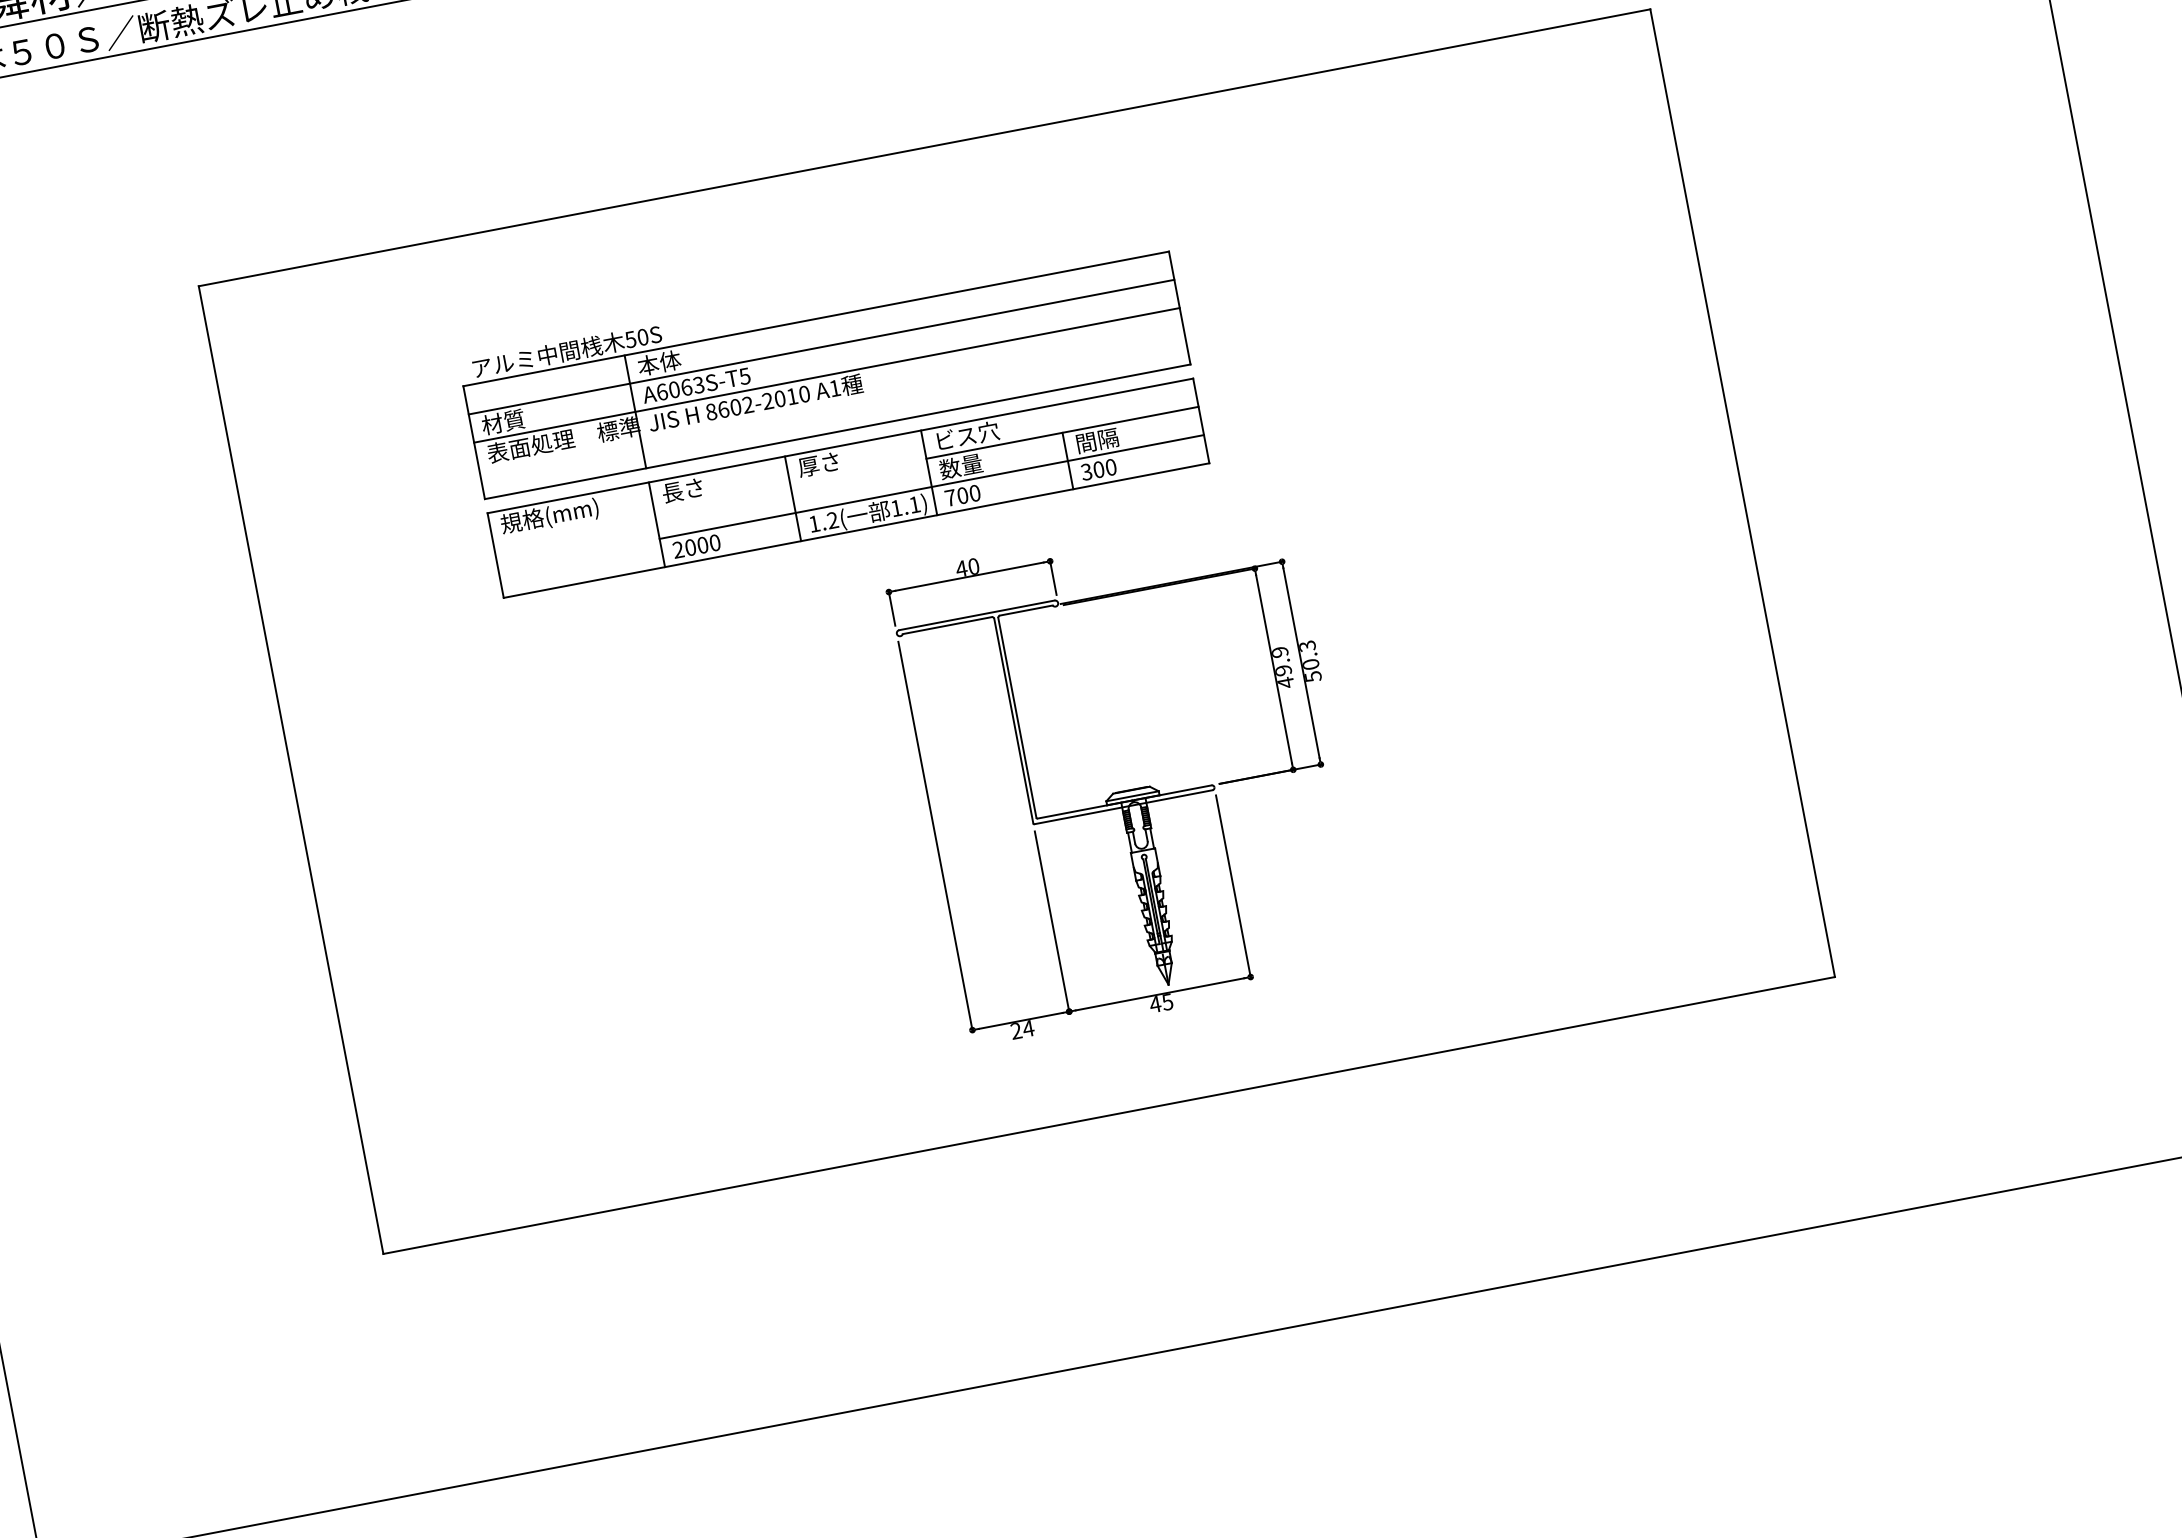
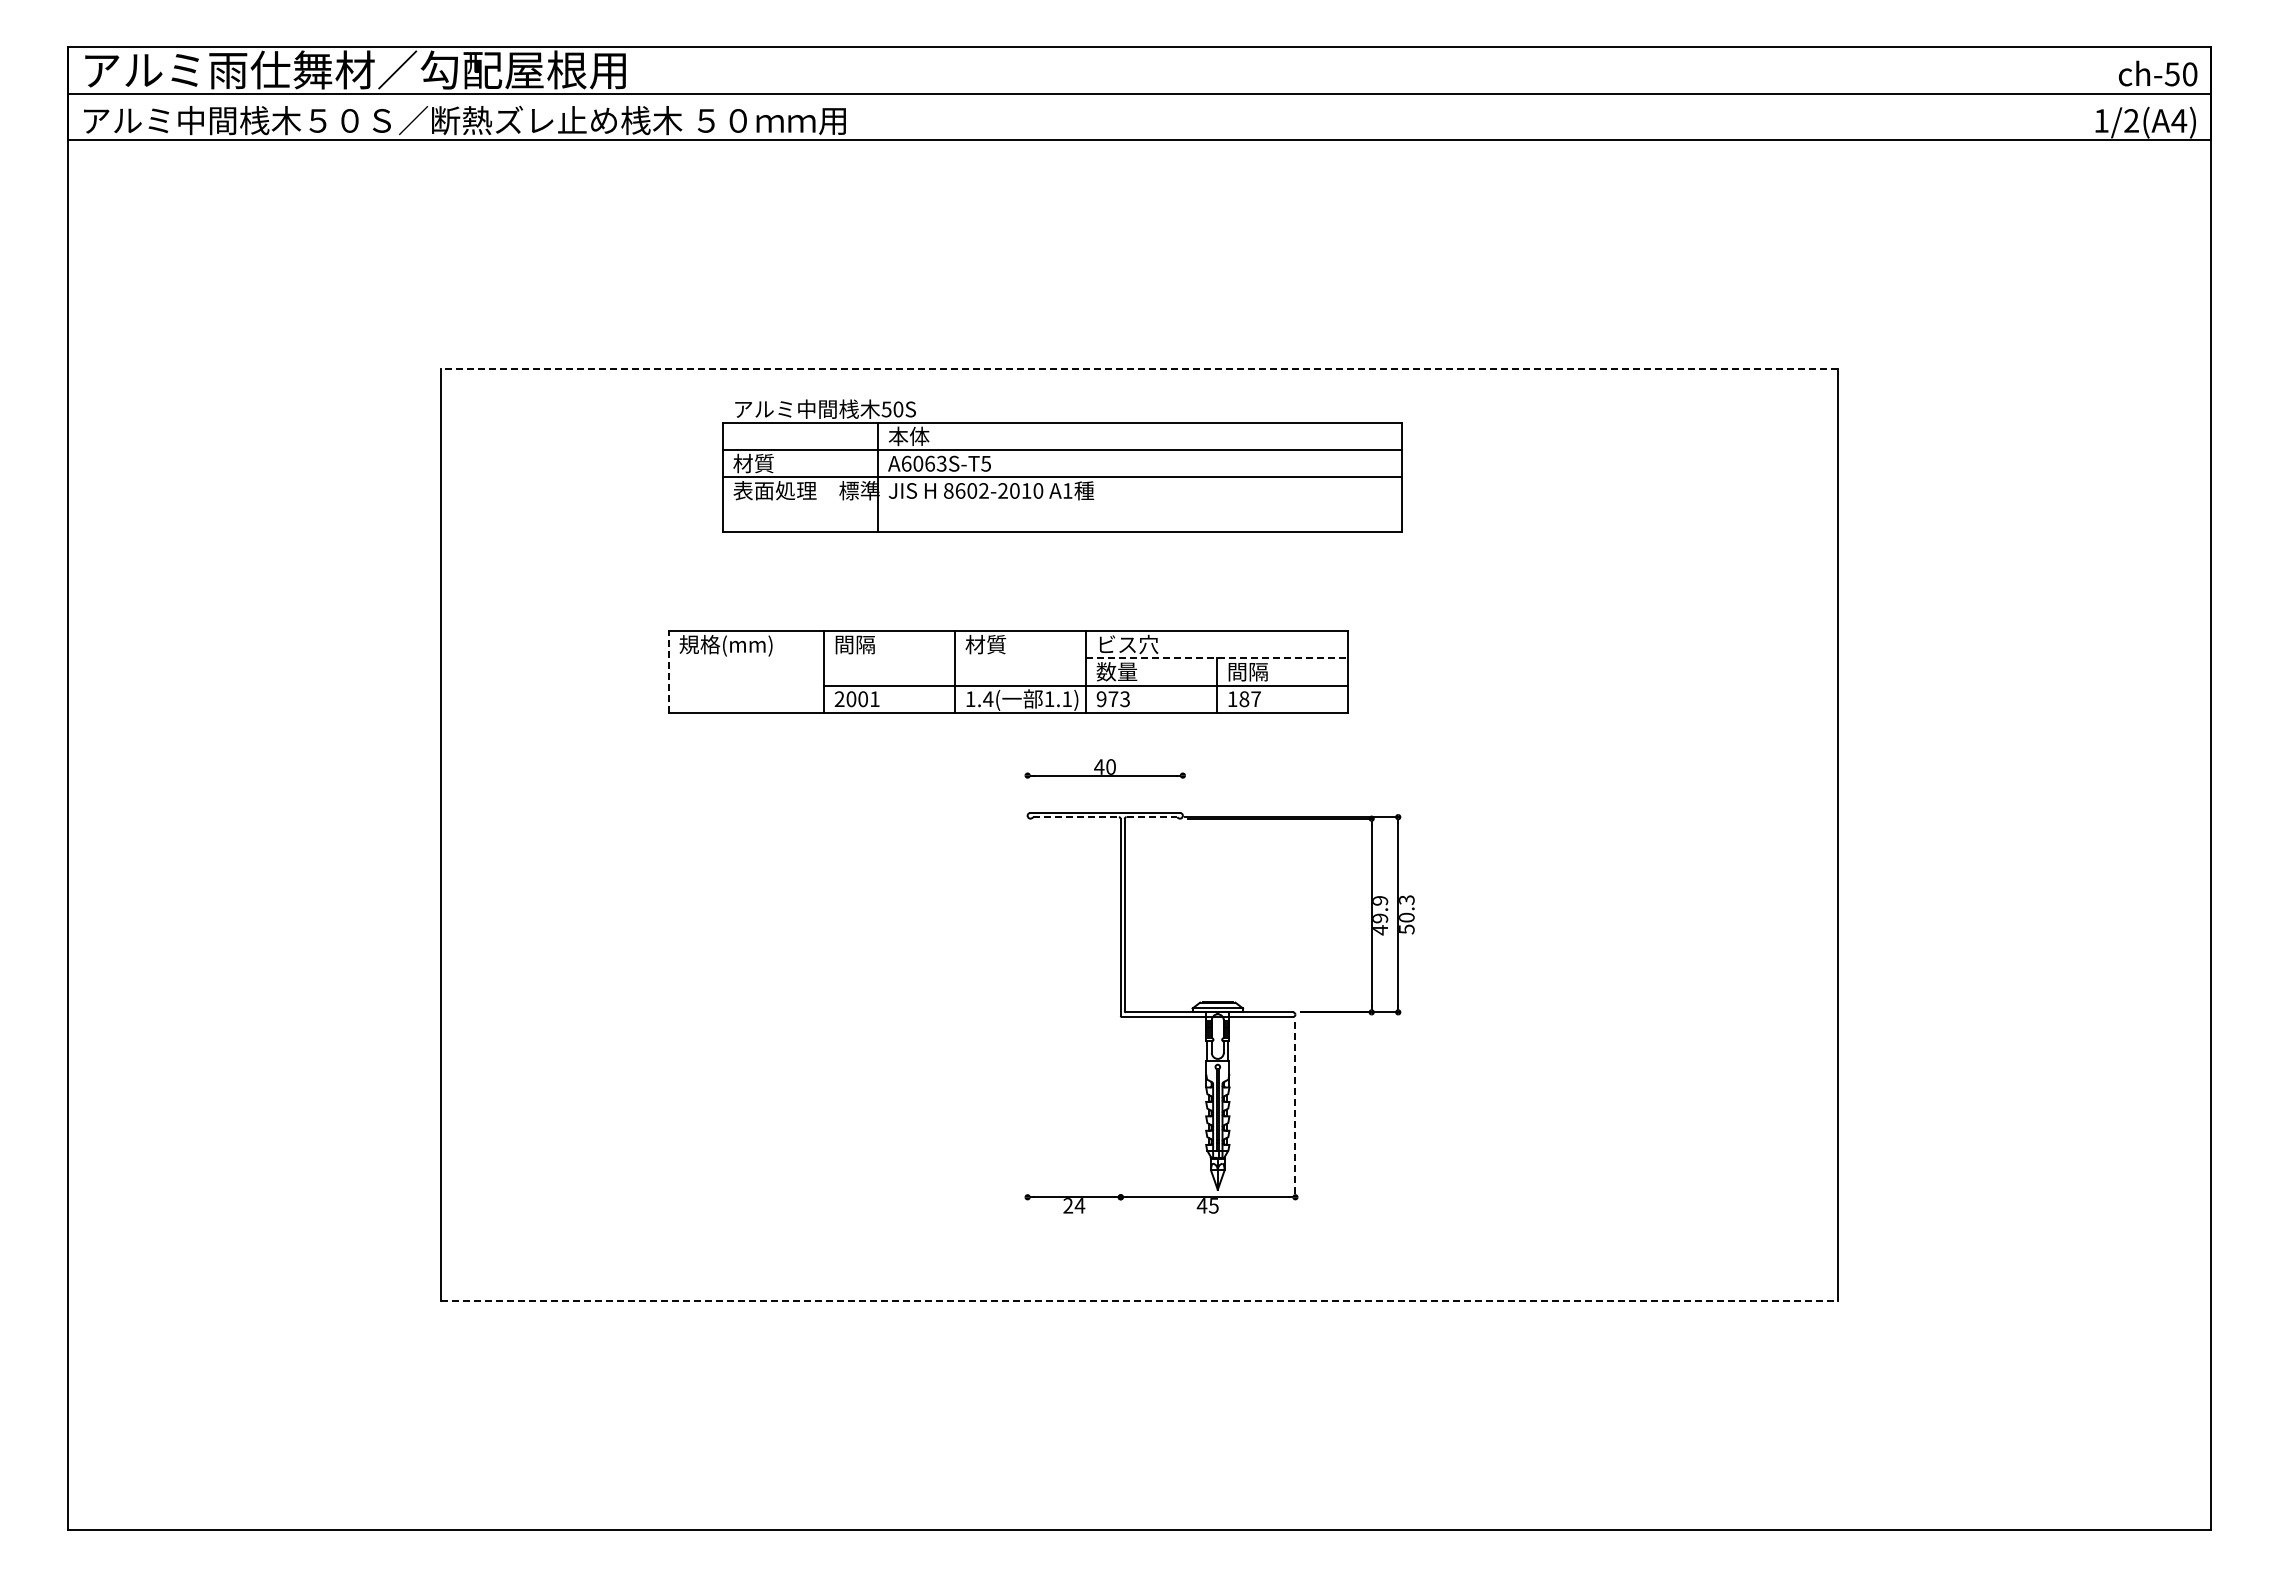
line: (924, 147) -> (1139, 369), solid -> dashed
part: (824, 363) -> (1062, 465), moved
line: (1062, 432) -> (1217, 658), solid -> dashed
text: (819, 464) -> (985, 644), 厚さ -> 材質
text: (1098, 470) -> (1243, 699), 300 -> 187
text: (683, 490) -> (854, 644), 長さ -> 間隔
text: (961, 496) -> (1112, 699), 700 -> 973
text: (832, 519) -> (988, 698), 1.2( -> 1.4(
text: (714, 543) -> (874, 699), 2000 -> 2001
line: (495, 556) -> (668, 672), solid -> dashed
line: (1052, 577) -> (1182, 791), removed
line: (891, 608) -> (1027, 791), removed
line: (1026, 610) -> (1152, 817), solid -> dashed
line: (946, 626) -> (1075, 817), solid -> dashed
line: (935, 836) -> (1027, 1010), removed
line: (1233, 886) -> (1295, 1110), solid -> dashed
line: (1051, 921) -> (1120, 1110), removed
line: (1109, 1115) -> (1139, 1300), solid -> dashed

